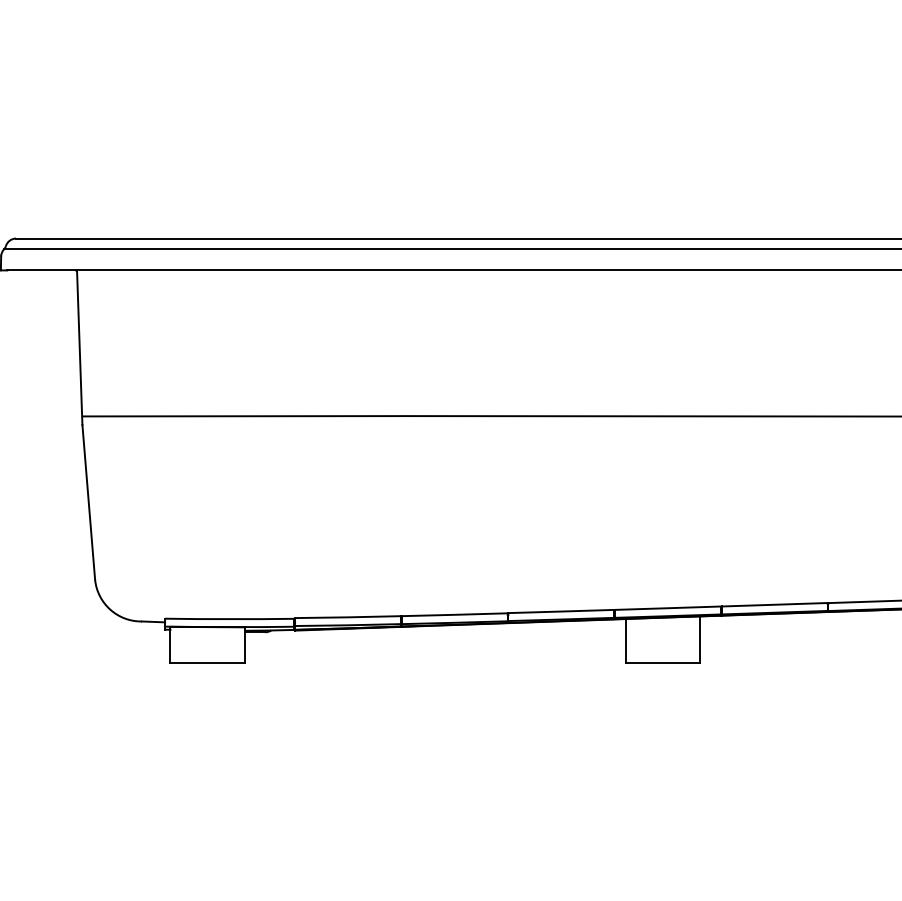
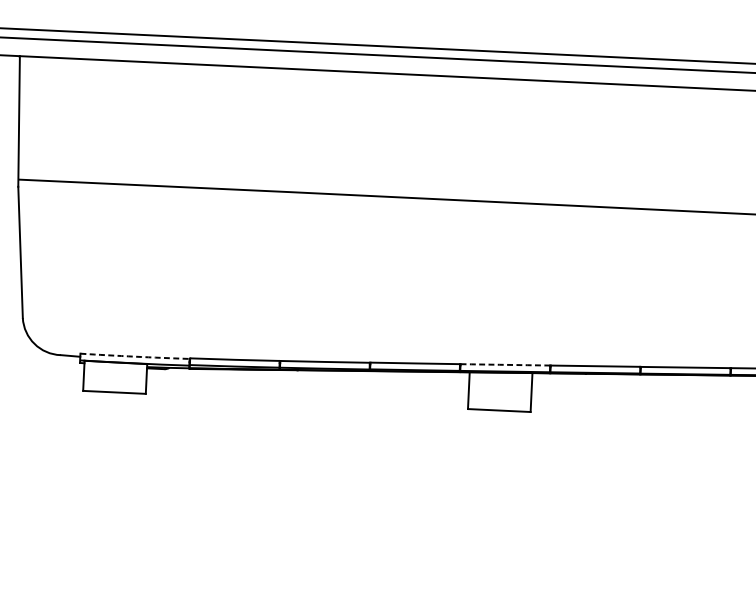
arc: (667, 608) -> (505, 365), solid -> dashed
arc: (229, 619) -> (134, 356), solid -> dashed

